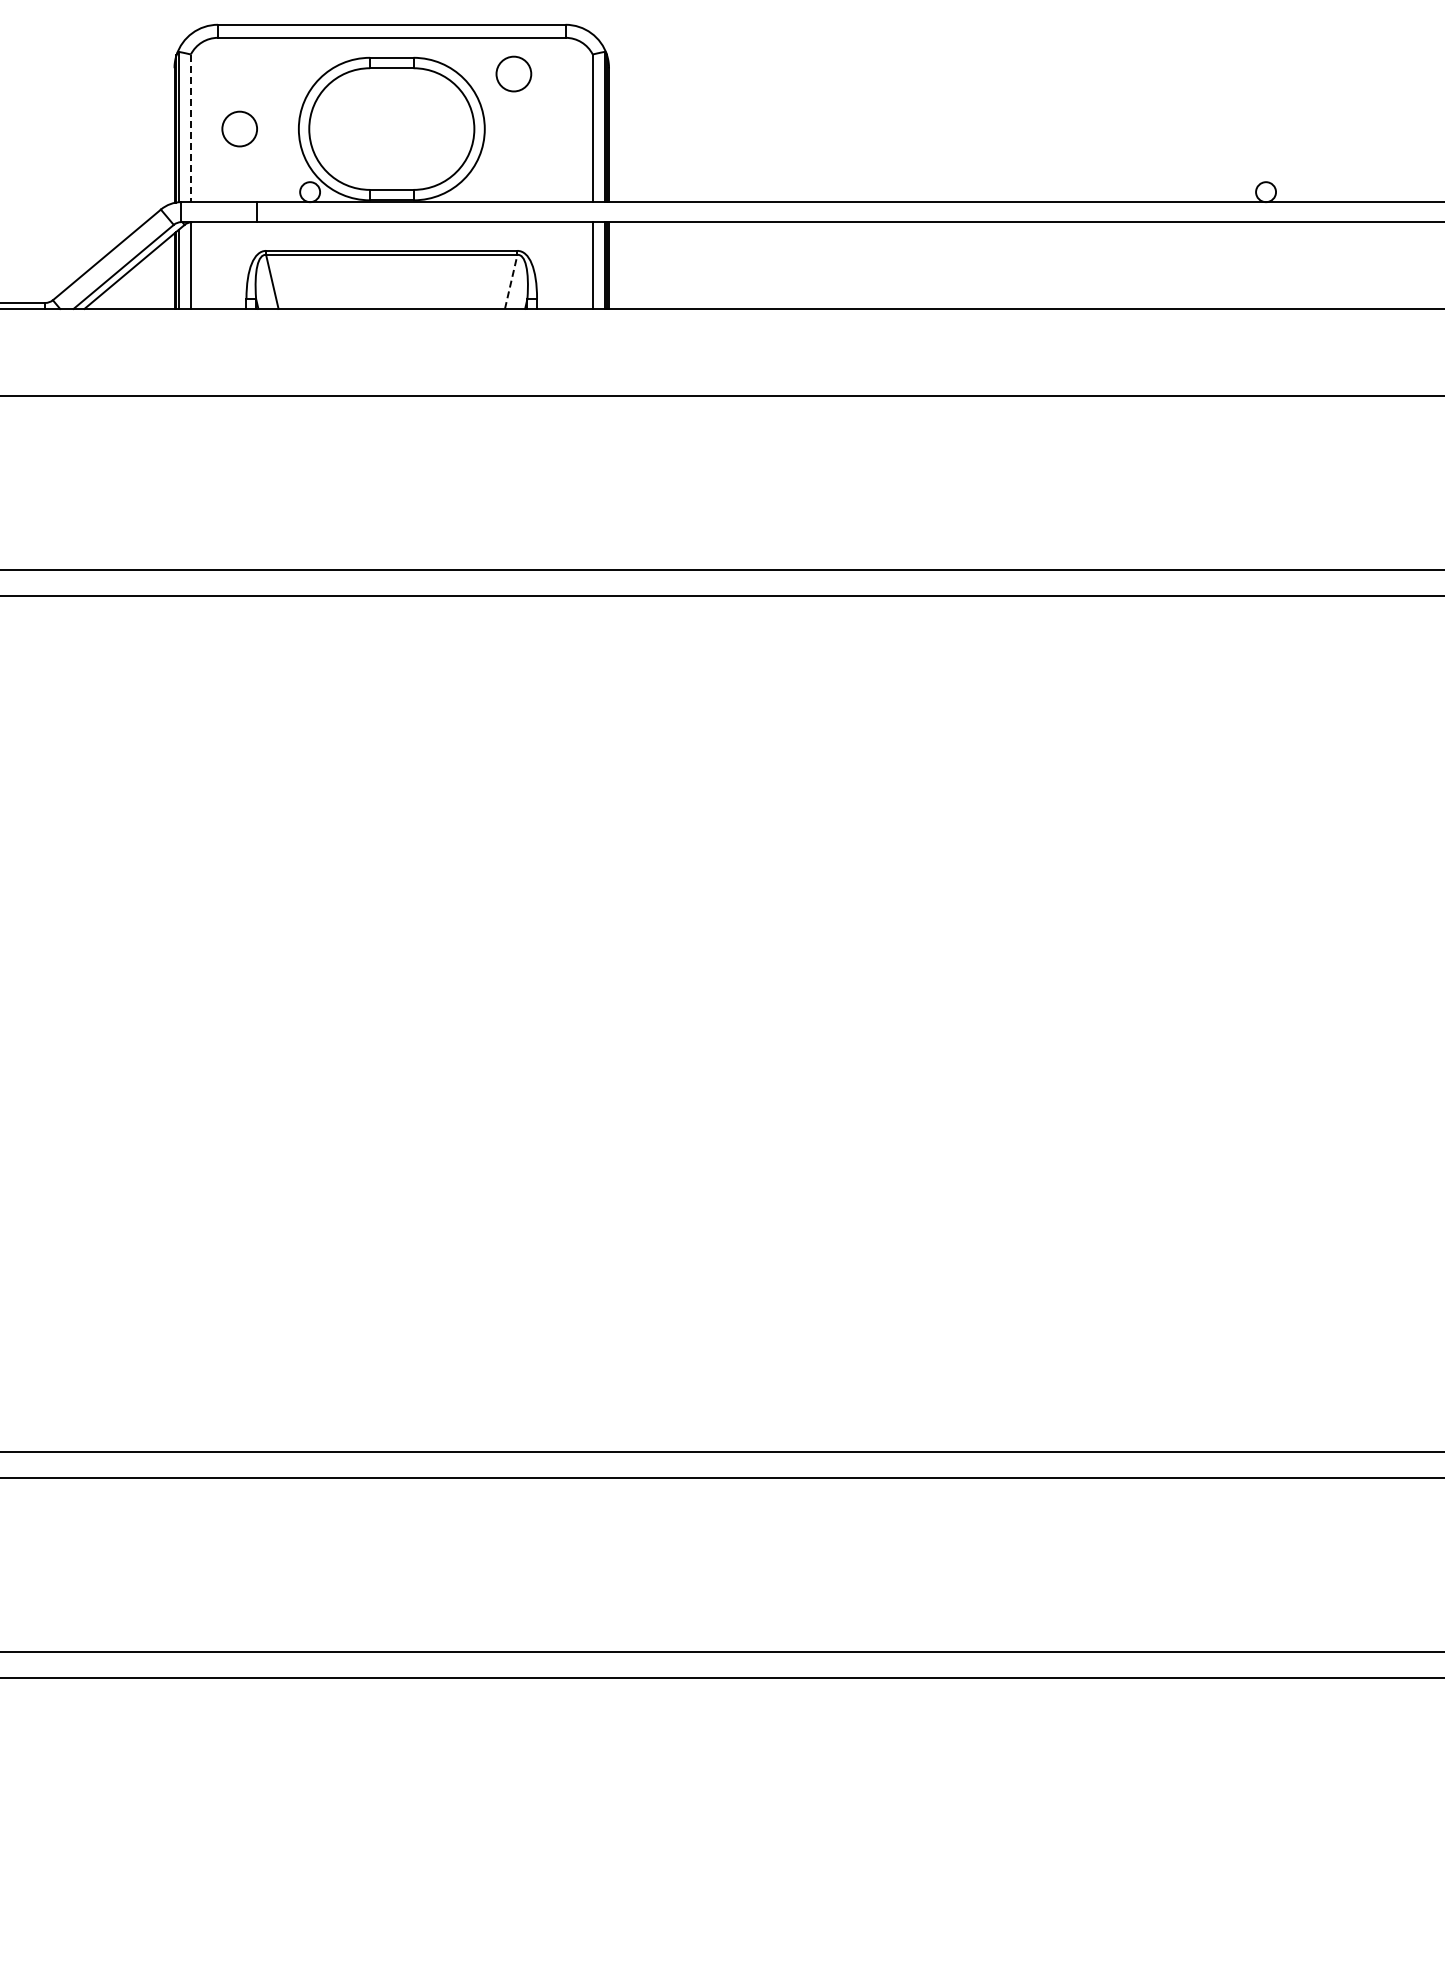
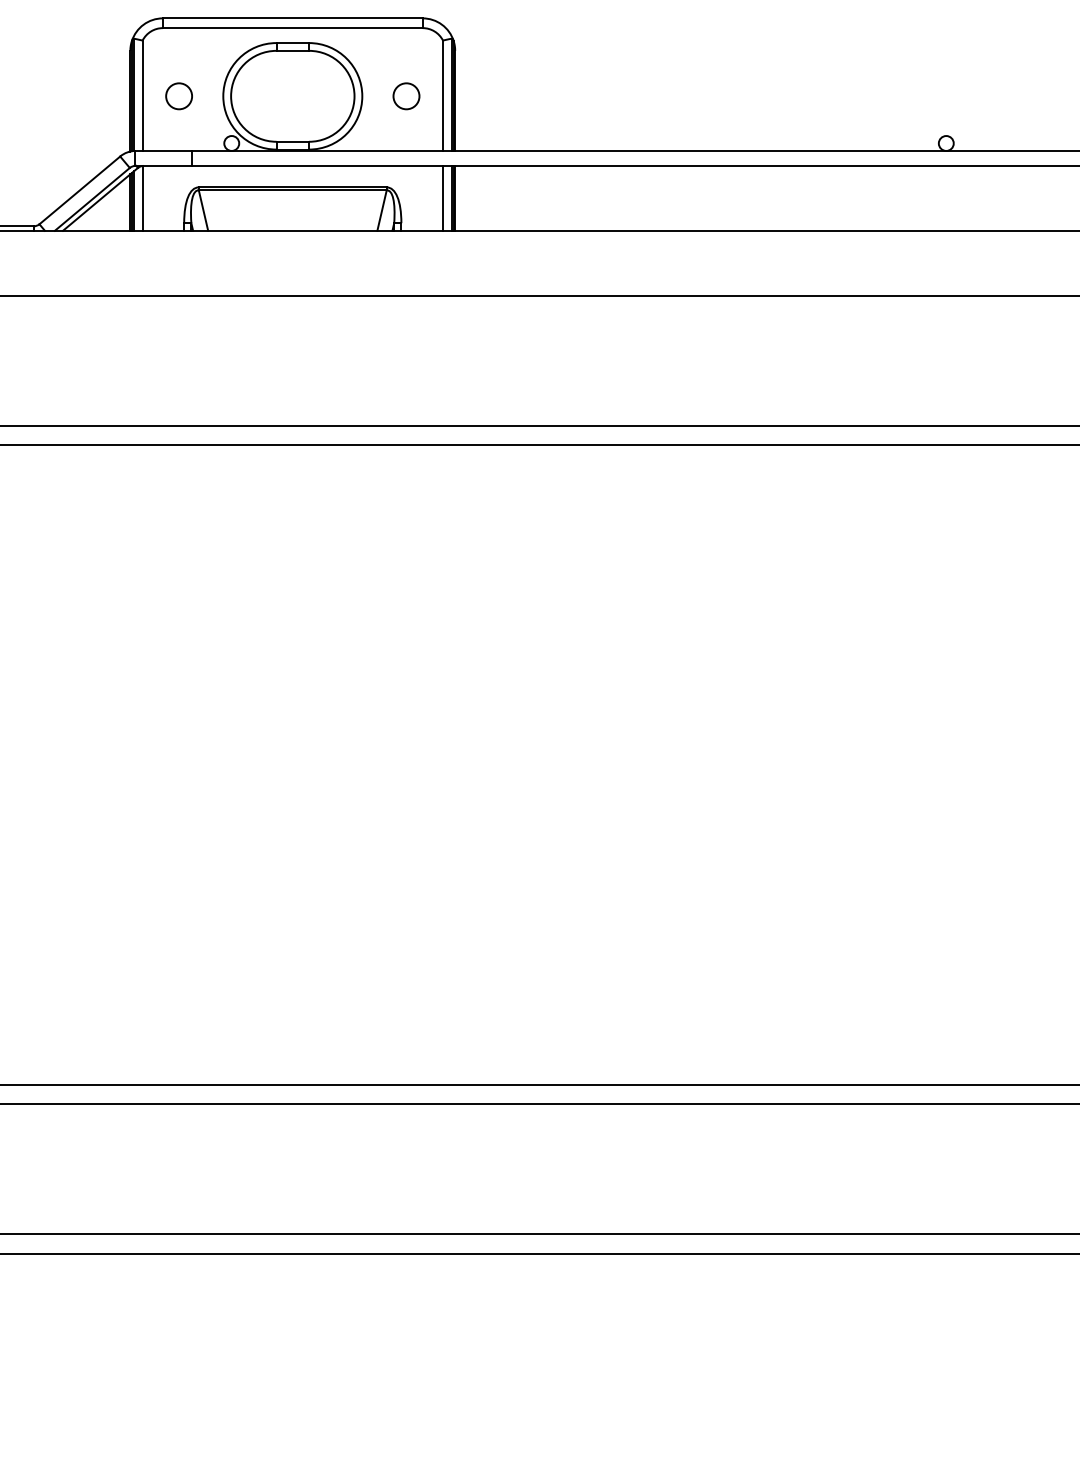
circle: (513, 73) -> (406, 95), moved
line: (190, 128) -> (142, 95), dashed -> solid
line: (511, 281) -> (382, 210), dashed -> solid

